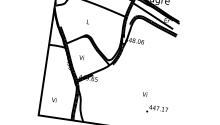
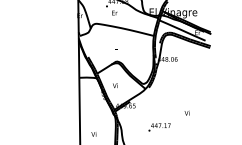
text: (157, 110) -> (159, 127), moved

